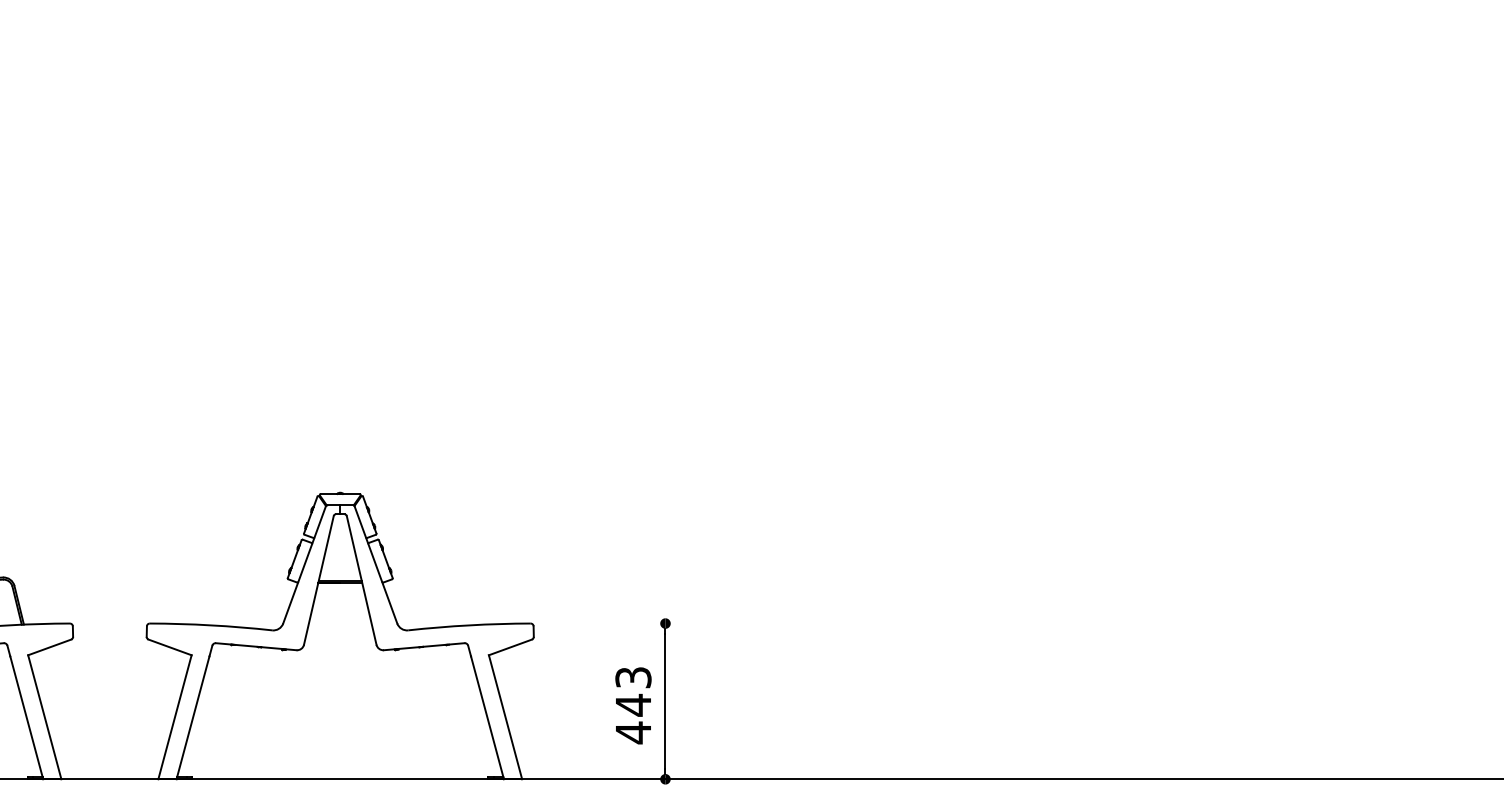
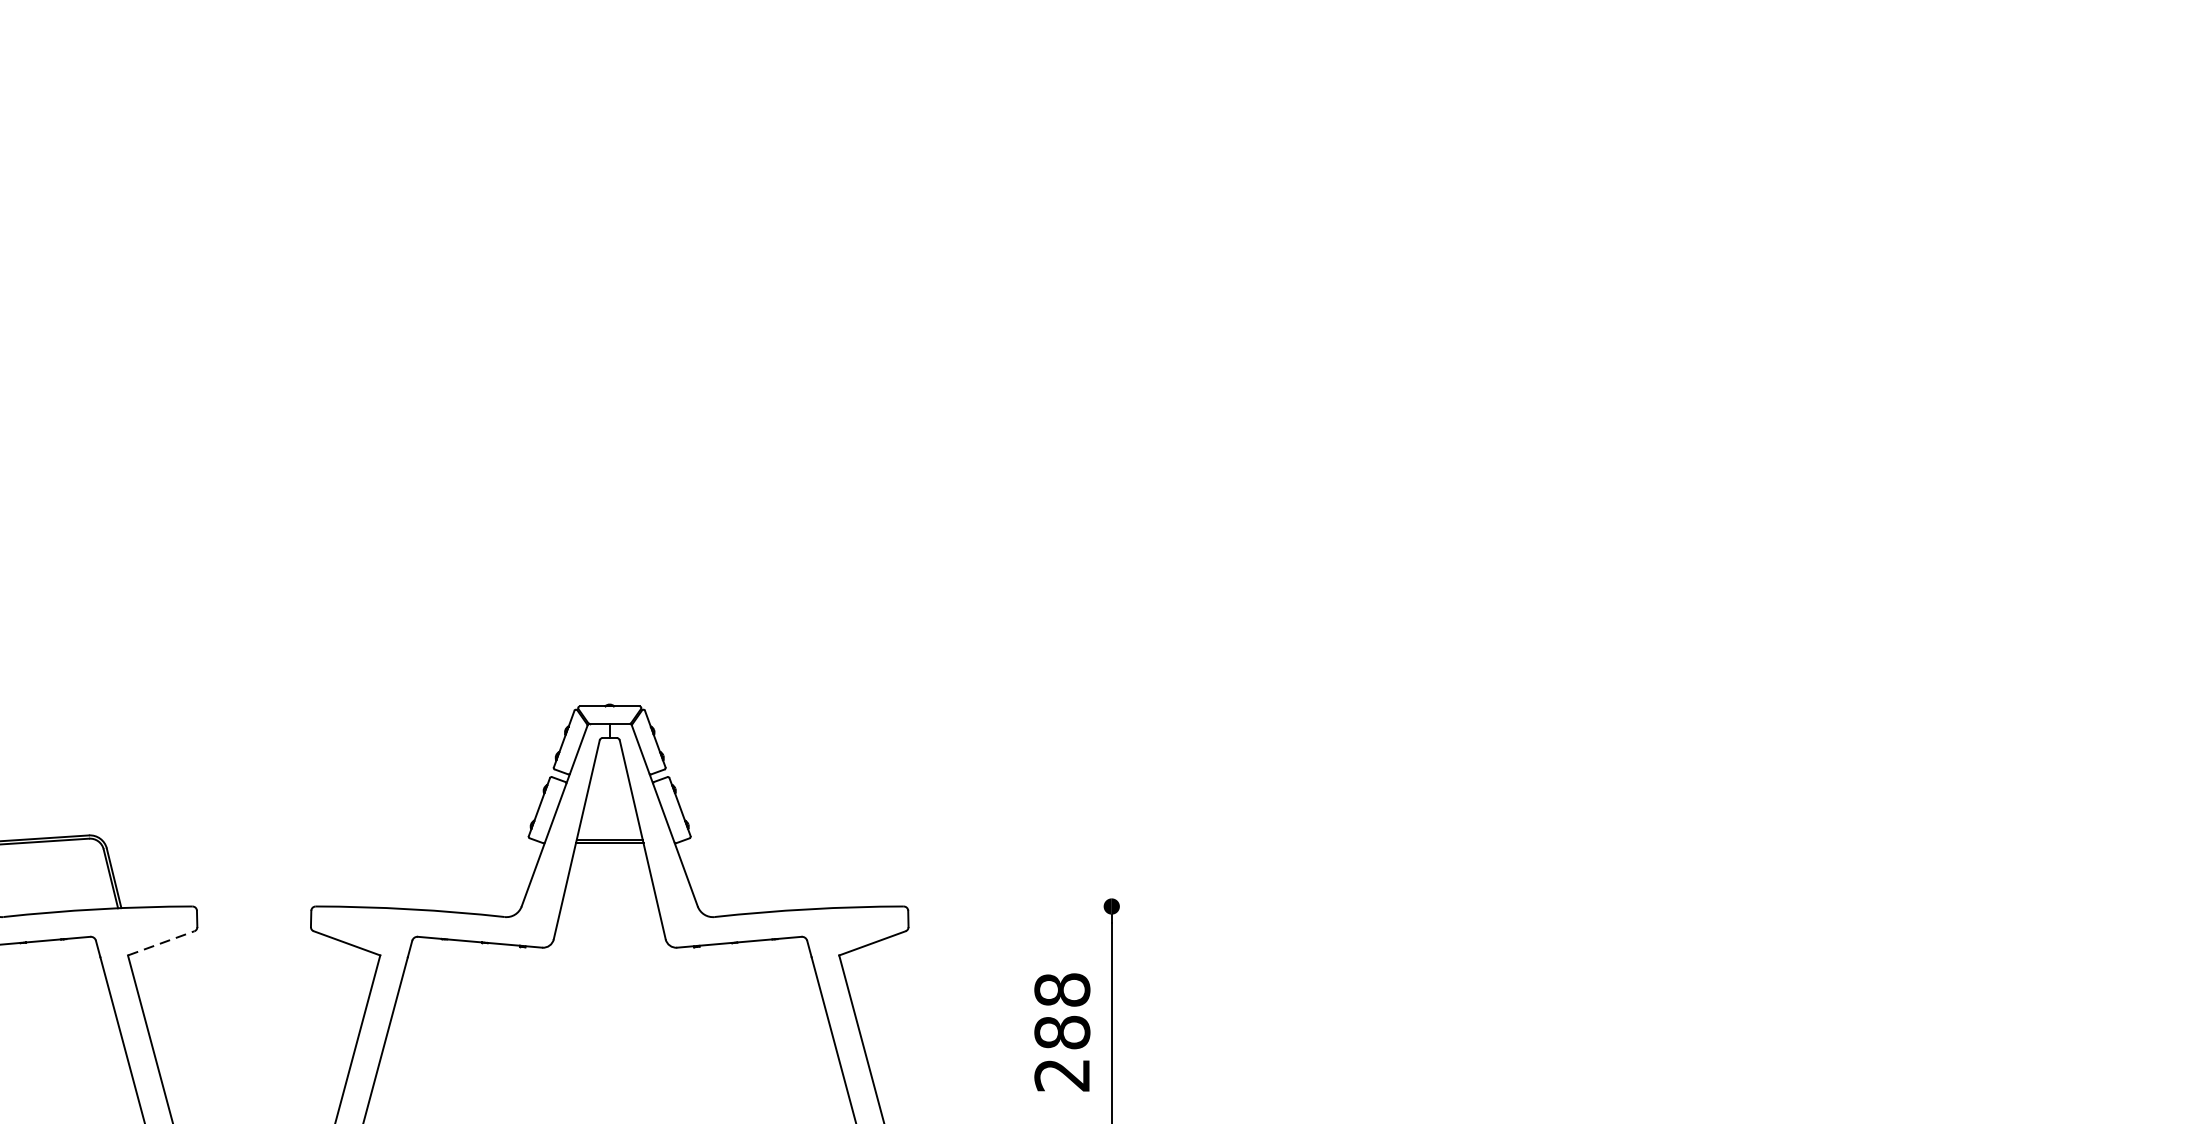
line: (49, 647) -> (160, 943), solid -> dashed
text: (633, 705) -> (1062, 1032), 443 -> 288

